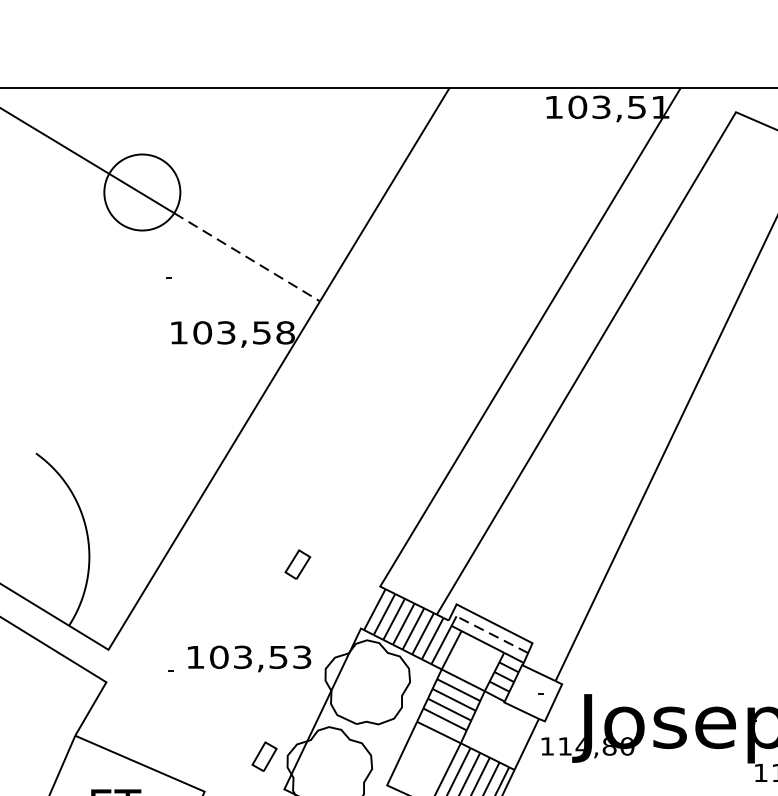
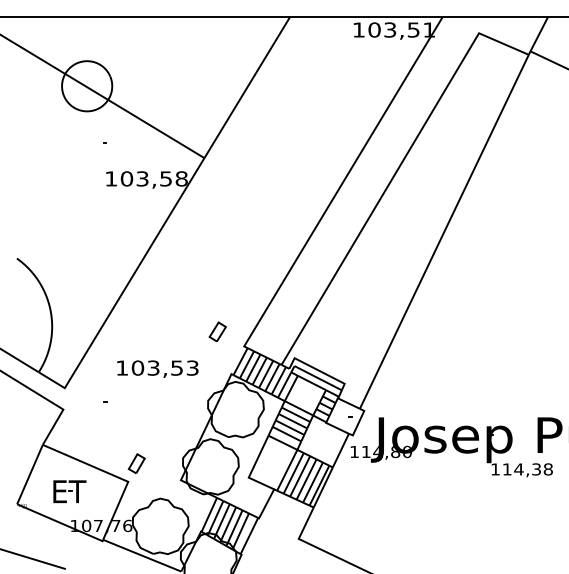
line: (247, 257) -> (156, 129), dashed -> solid
part: (297, 563) -> (217, 331), moved
line: (492, 635) -> (318, 378), dashed -> solid
text: (248, 657) -> (157, 368), moved
part: (264, 756) -> (136, 463), moved

